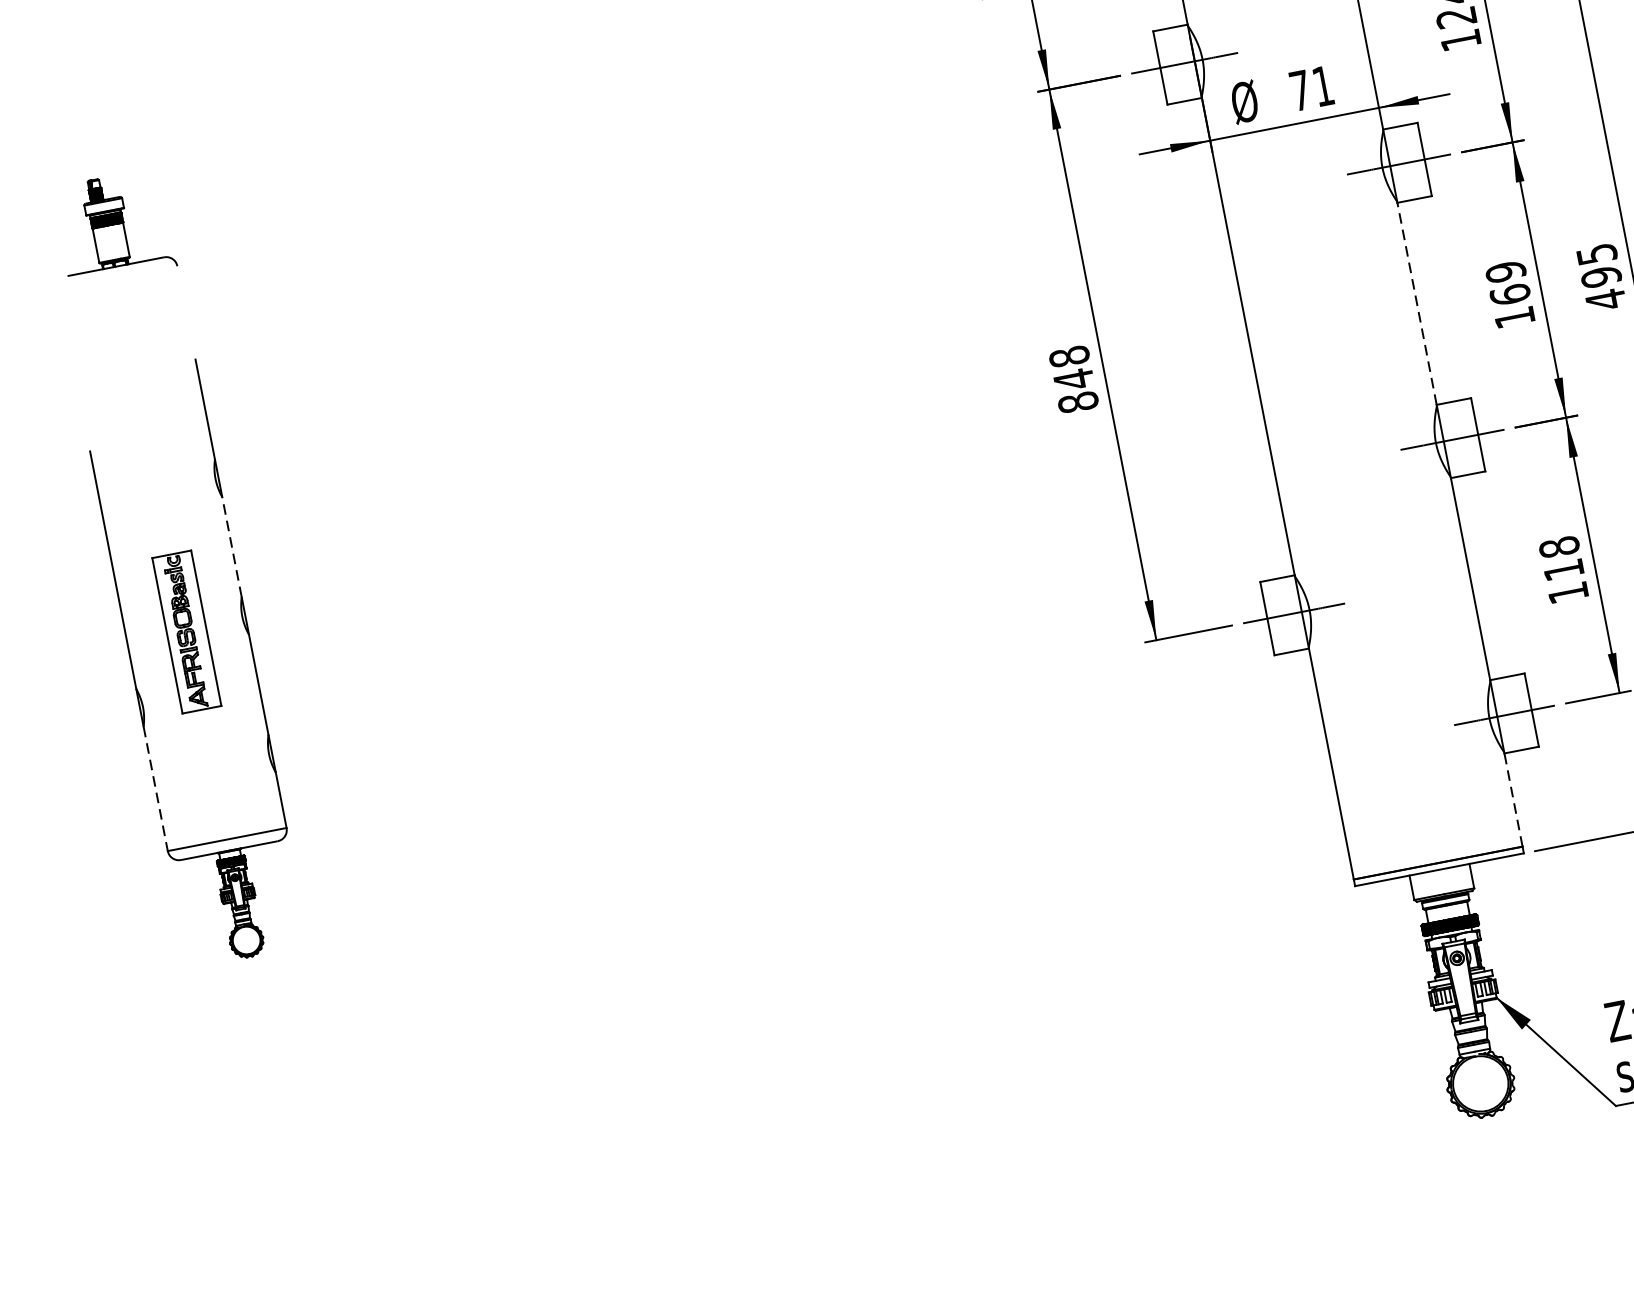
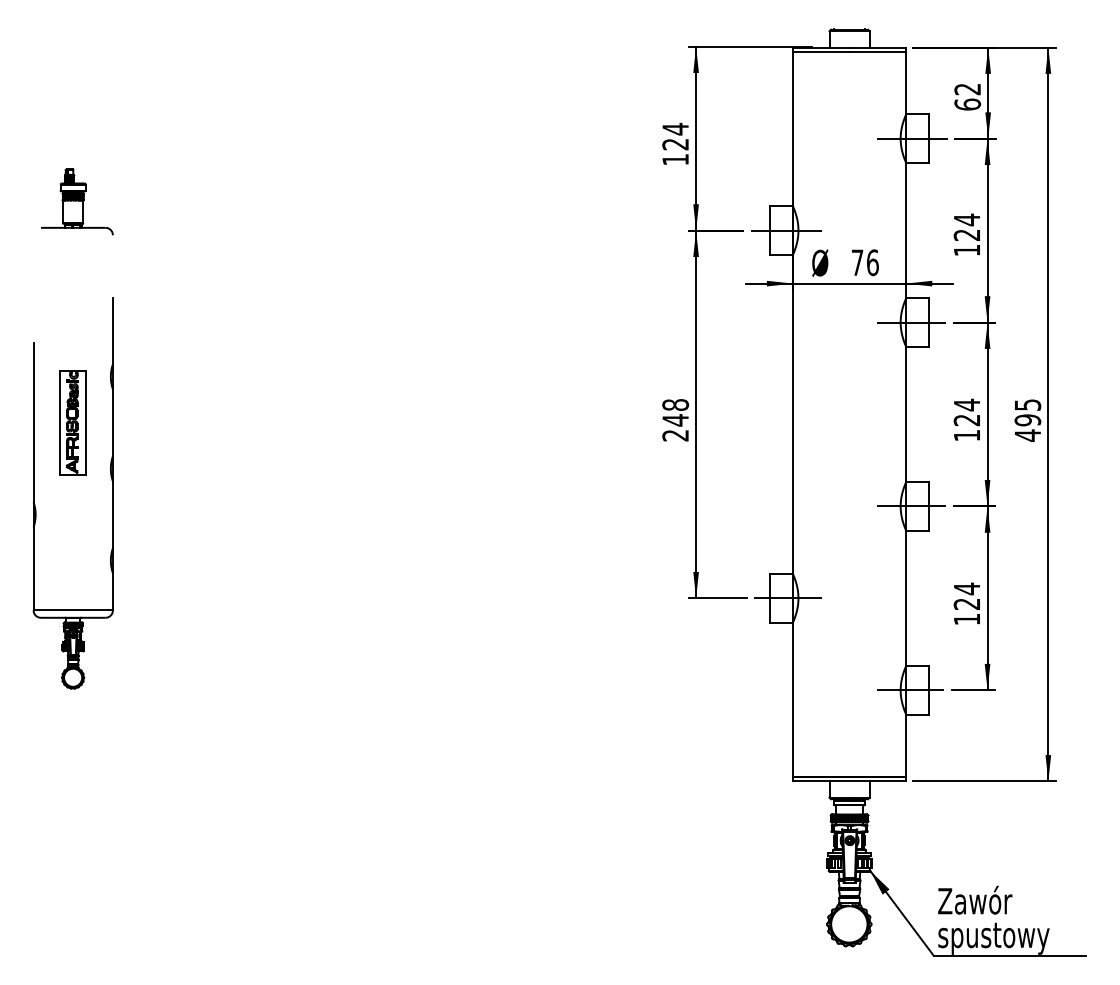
text: (1322, 85) -> (872, 262), 71 -> 76
text: (1507, 283) -> (966, 412), 169 -> 124
line: (1416, 302) -> (905, 413), dashed -> solid
text: (1078, 402) -> (675, 435), 848 -> 248
line: (231, 546) -> (112, 422), dashed -> solid
text: (1560, 557) -> (966, 595), 118 -> 124
part: (185, 631) -> (72, 422), moved
line: (155, 788) -> (33, 568), dashed -> solid
line: (1512, 799) -> (905, 745), dashed -> solid

